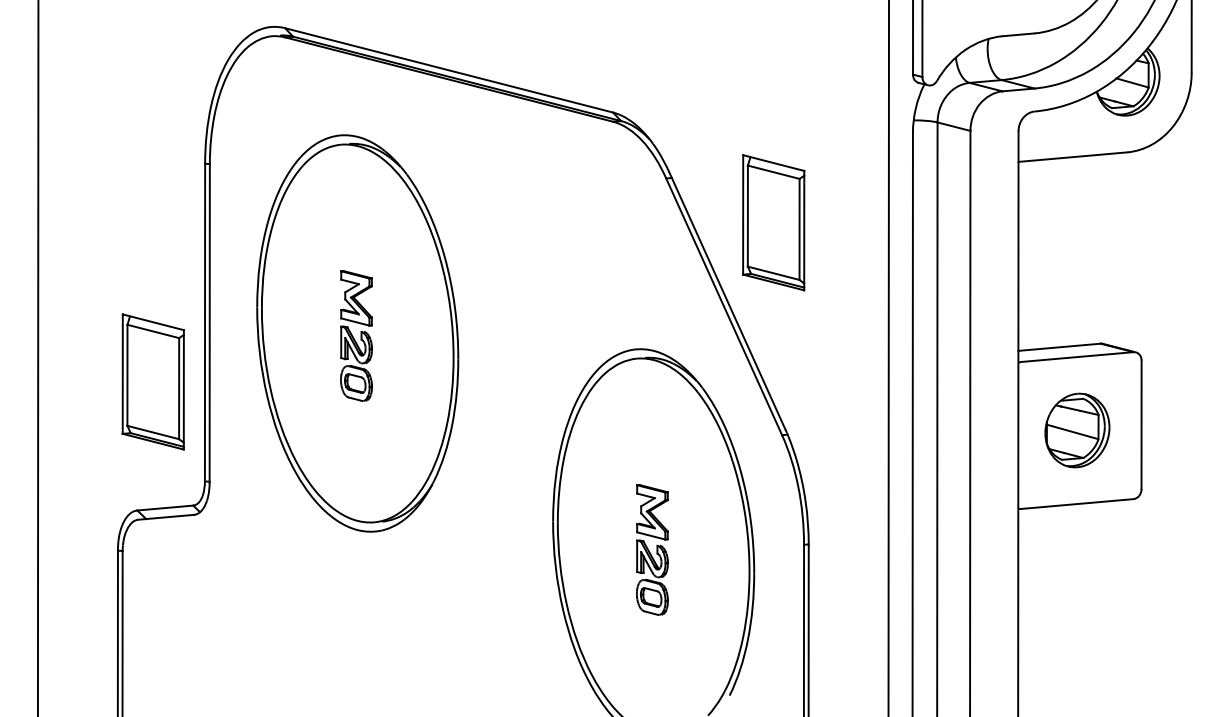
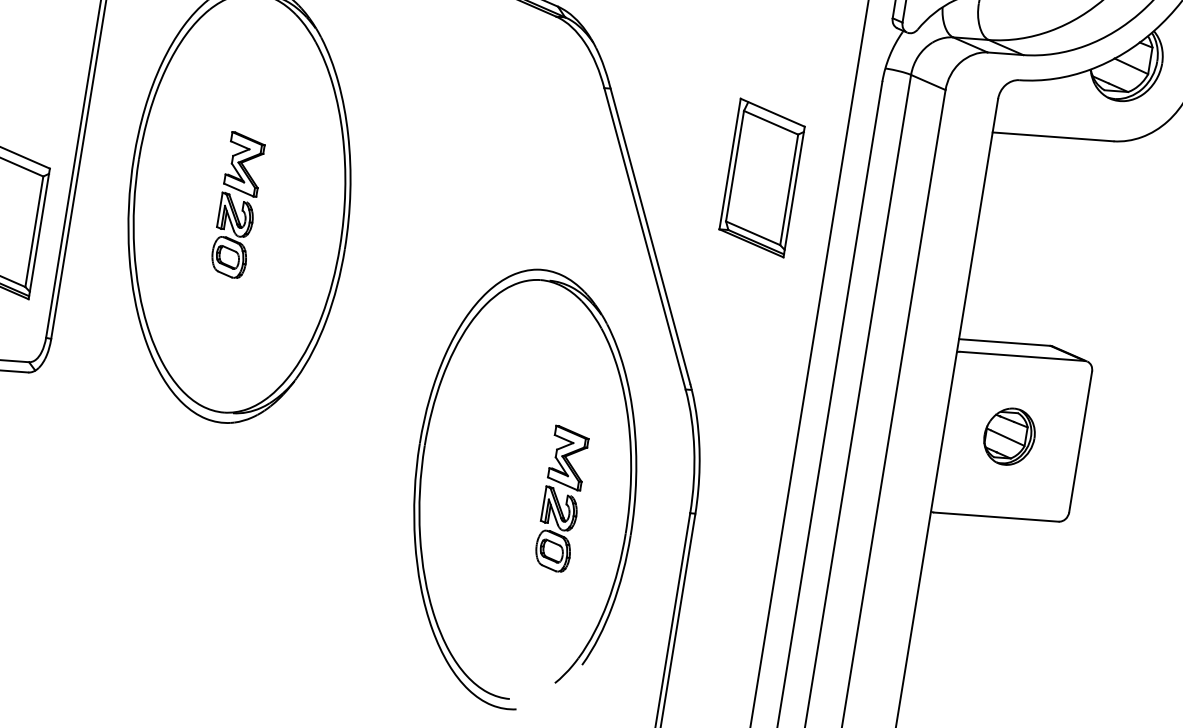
part: (773, 222) -> (761, 177), moved
part: (1077, 430) -> (1009, 436), size x0.7
part: (652, 549) -> (561, 498), moved

